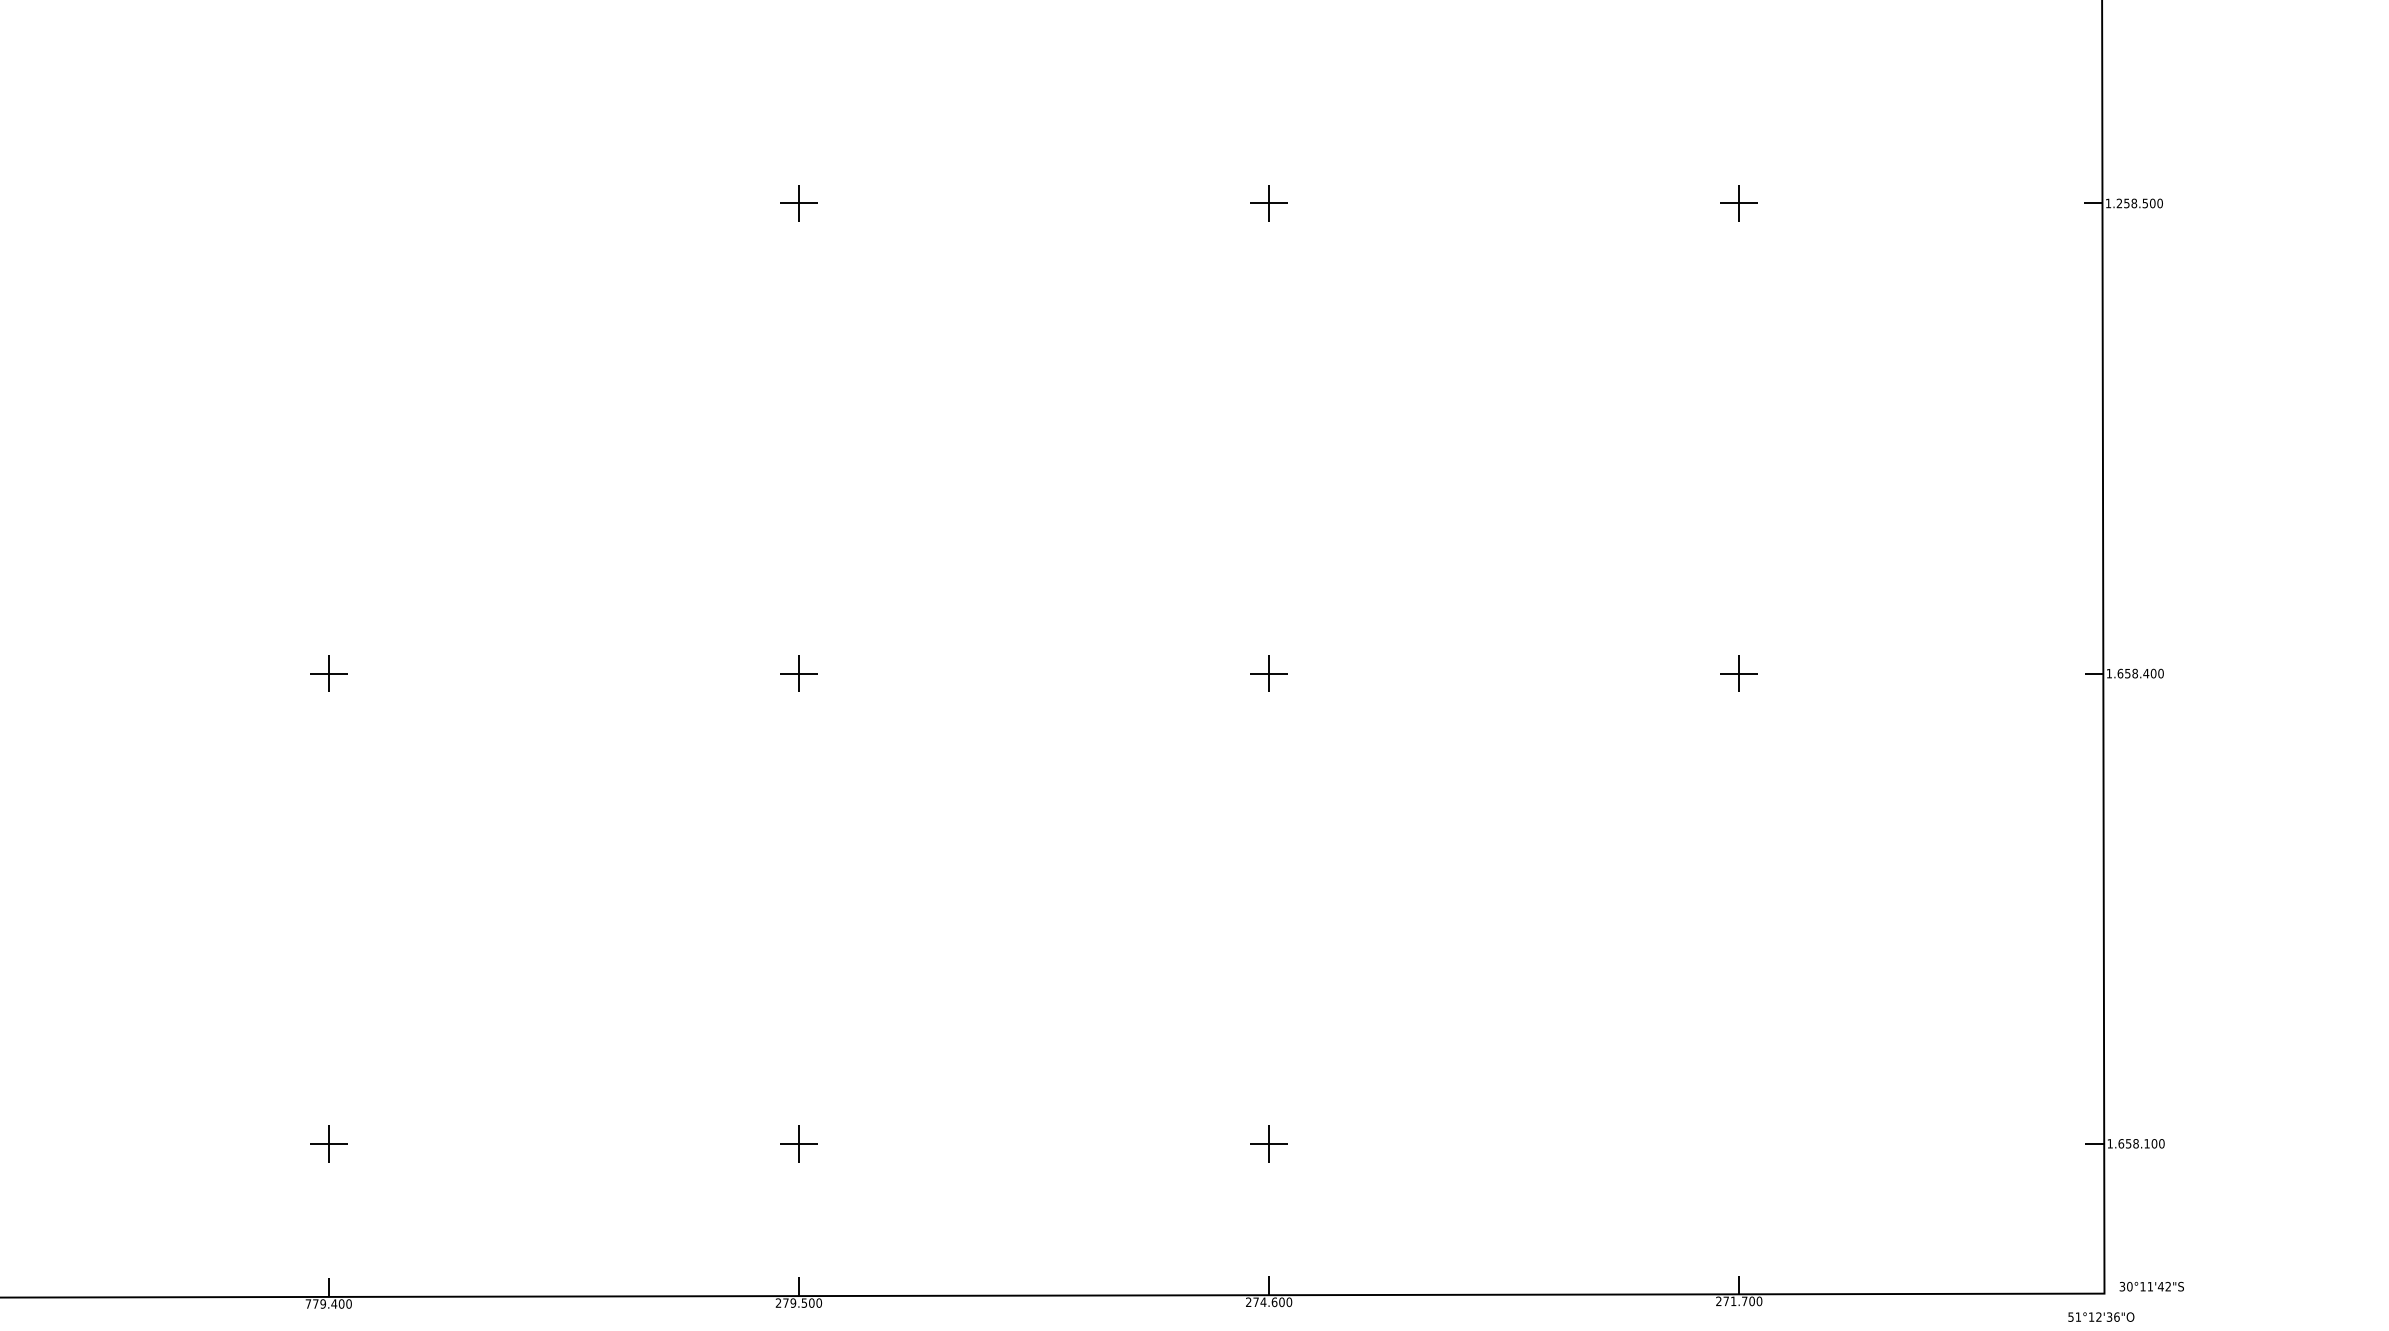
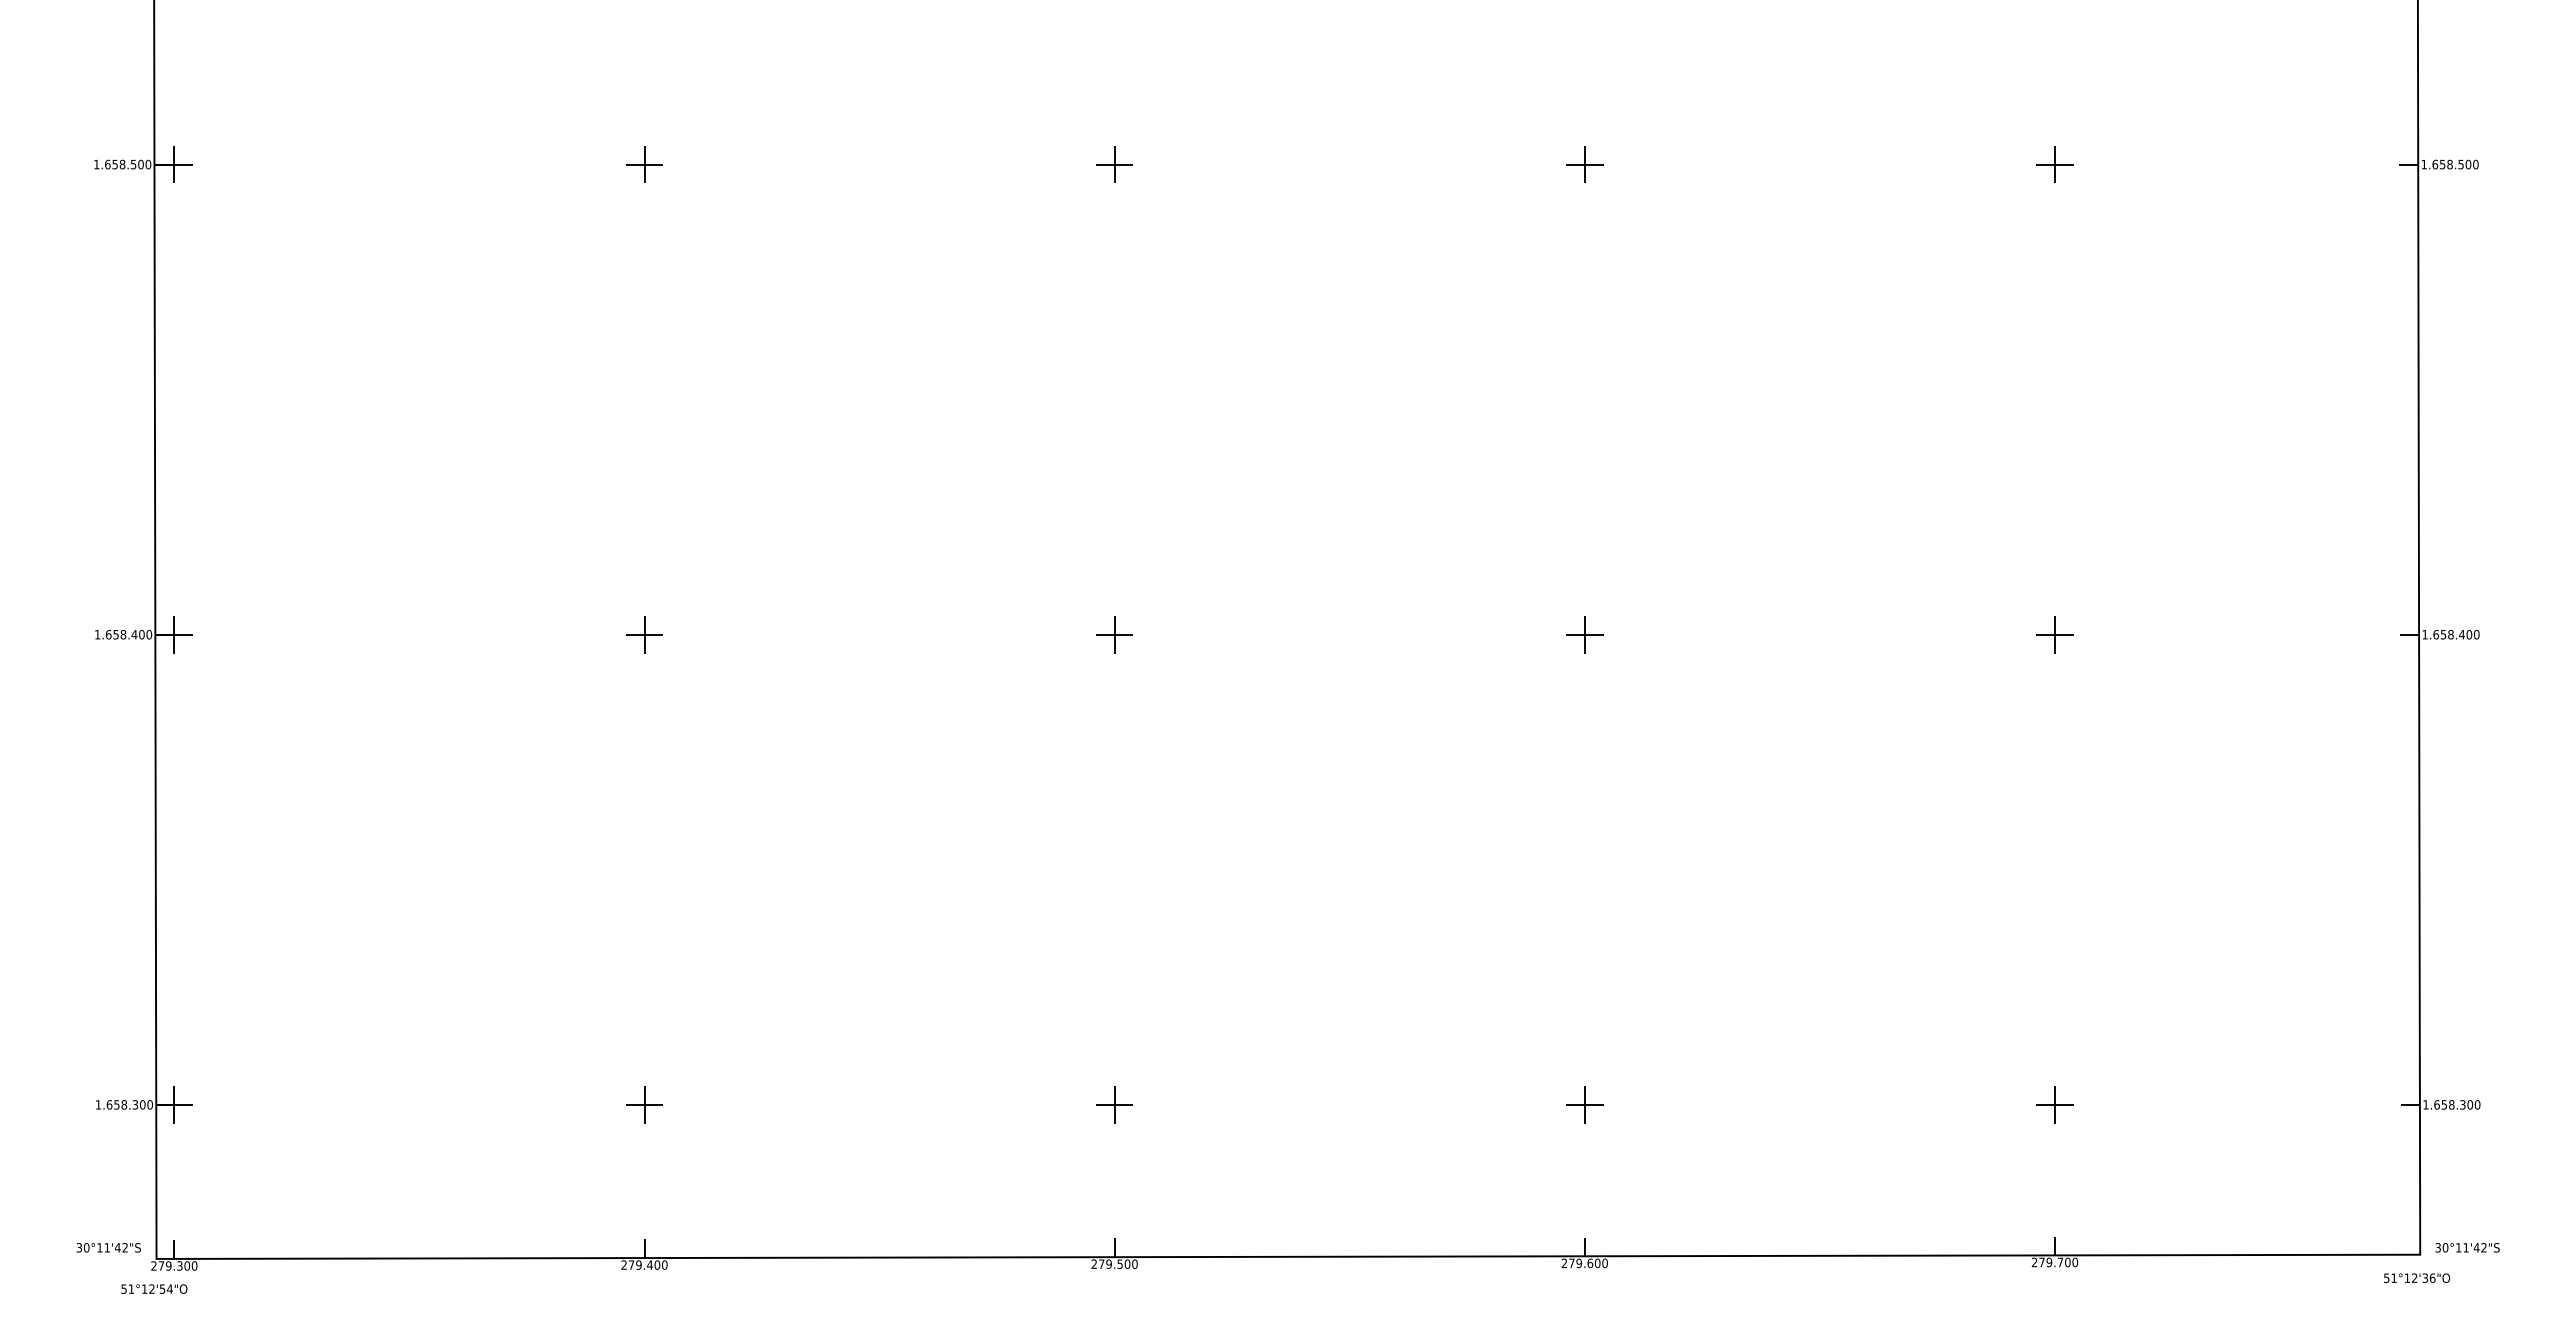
part: (328, 203) -> (644, 164), added
text: (2119, 203) -> (2435, 164), 1.258.500 -> 1.658.500
part: (1738, 1143) -> (2054, 1104), added
text: (2146, 1143) -> (2462, 1104), 1.658.100 -> 1.658.300
text: (1733, 1301) -> (2049, 1262), 271.700 -> 279.700
text: (1263, 1302) -> (1579, 1263), 274.600 -> 279.600
text: (307, 1303) -> (623, 1264), 779.400 -> 279.400

